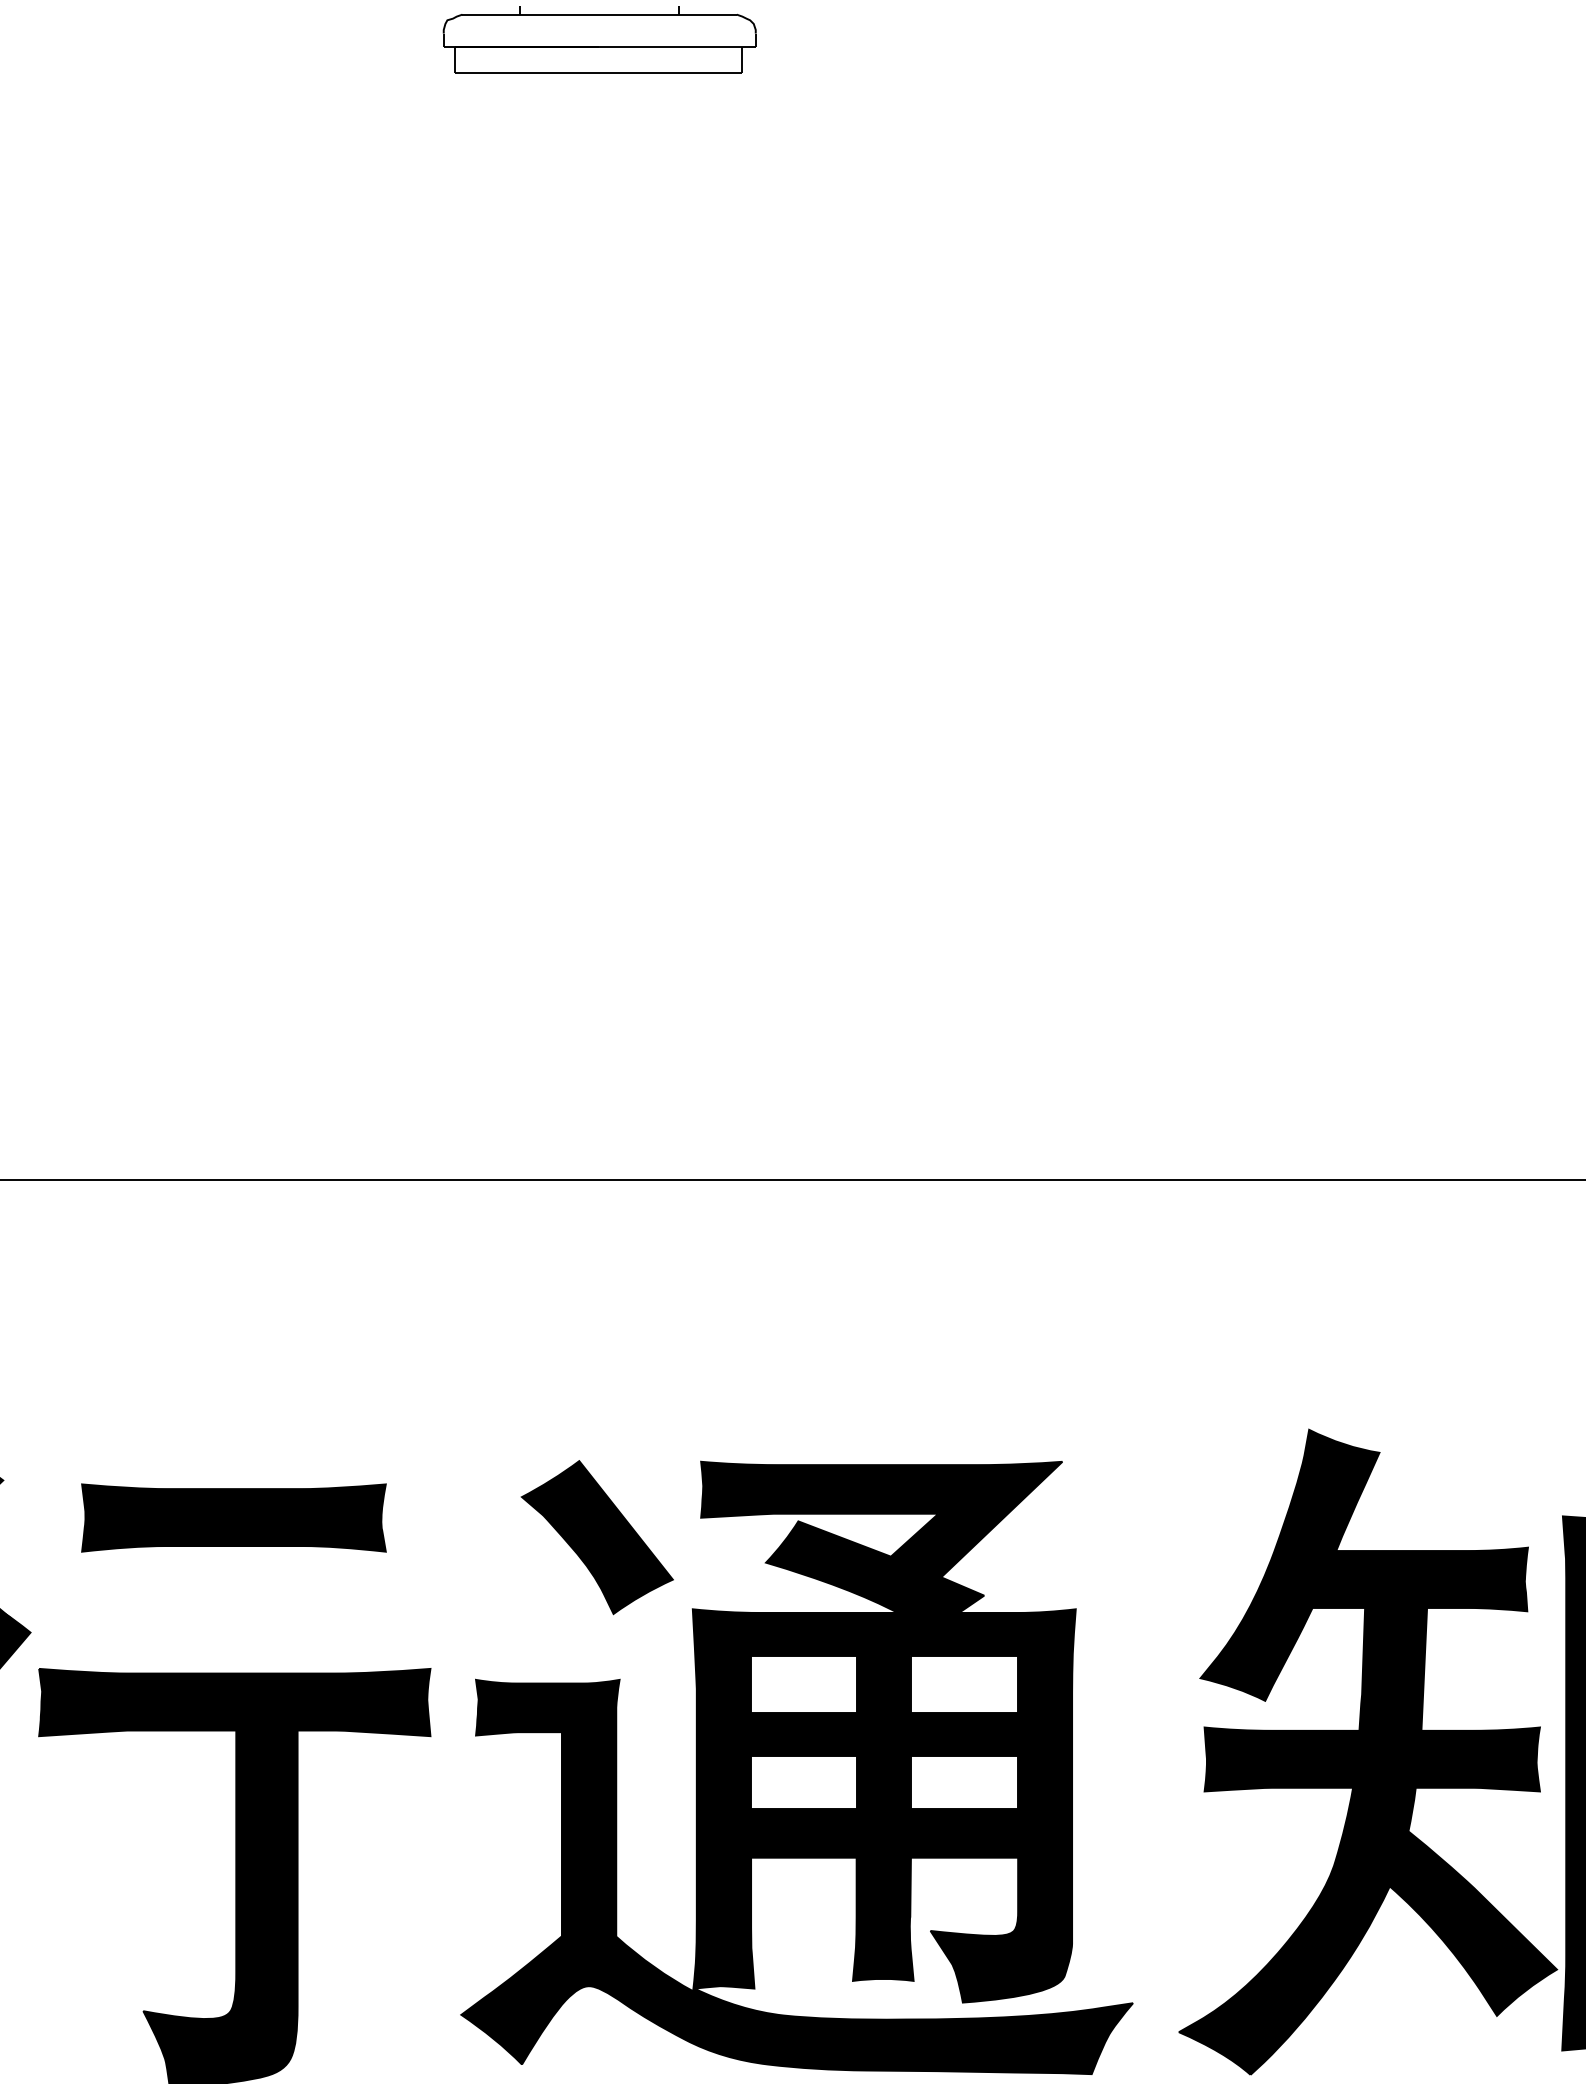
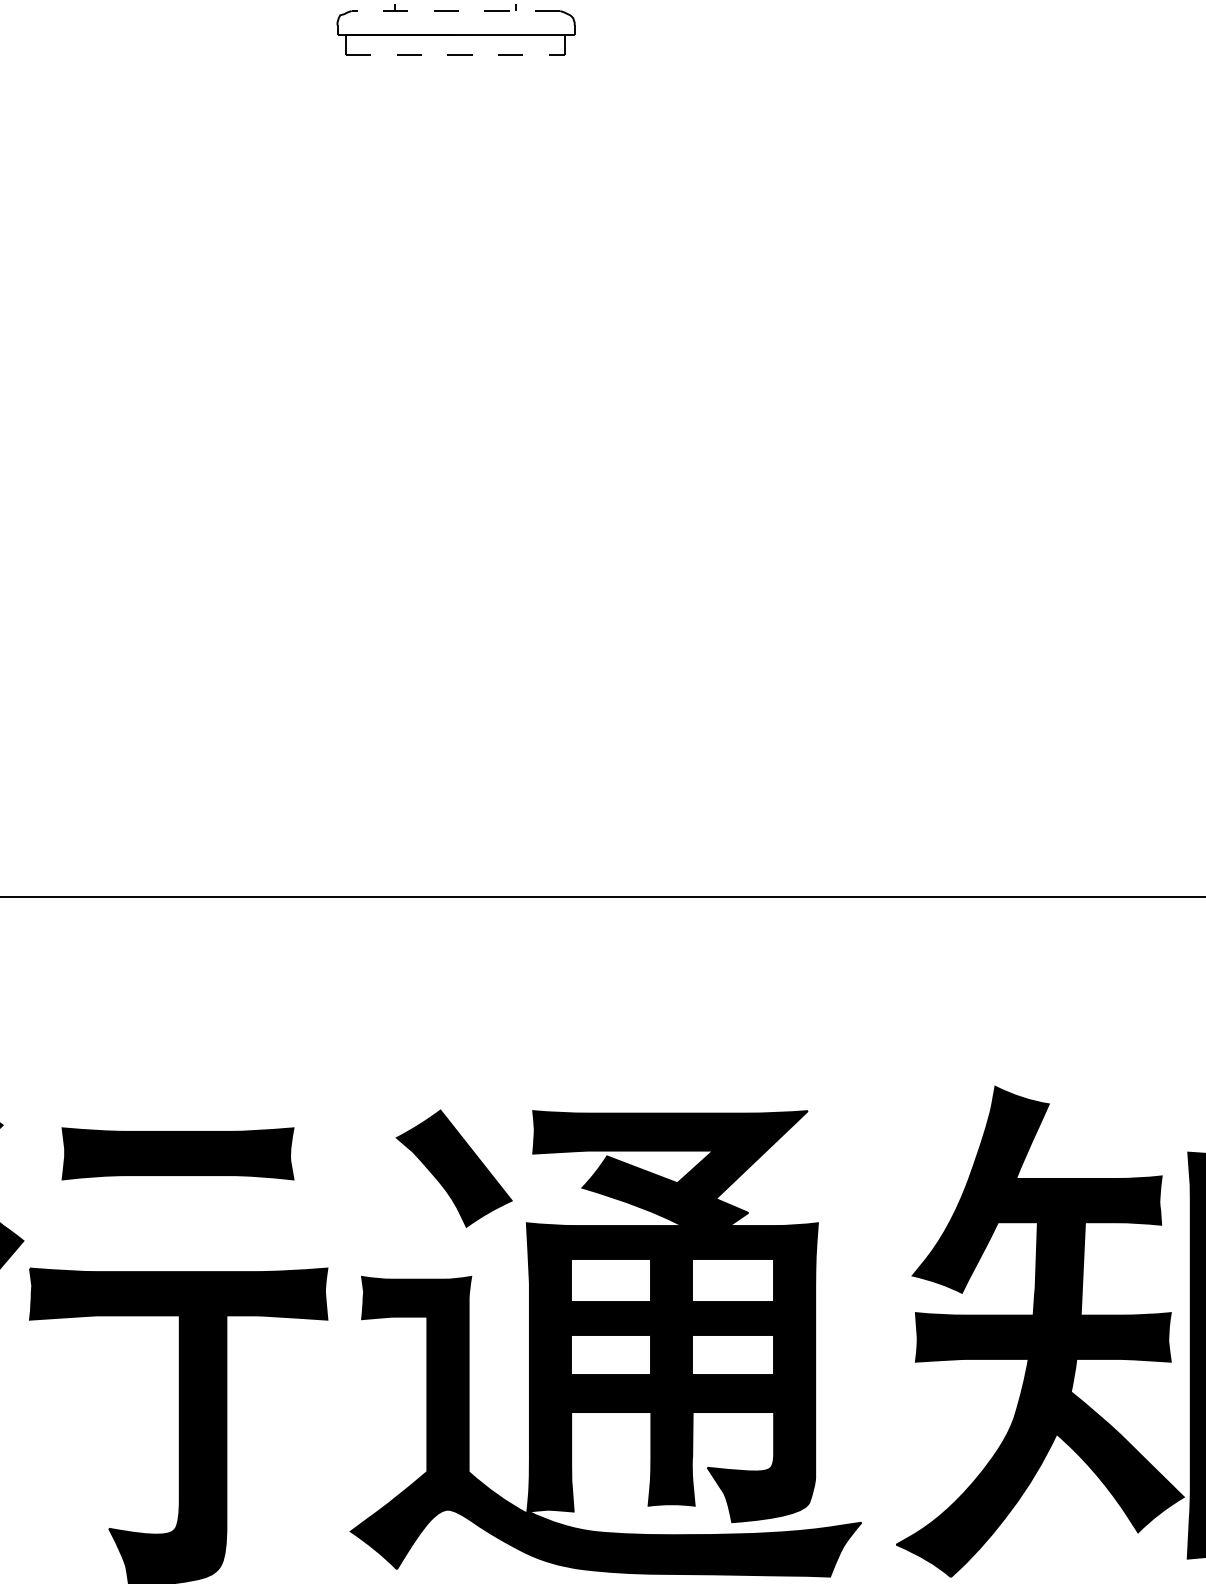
line: (598, 15) -> (455, 11), solid -> dashed
line: (598, 73) -> (455, 55), solid -> dashed

